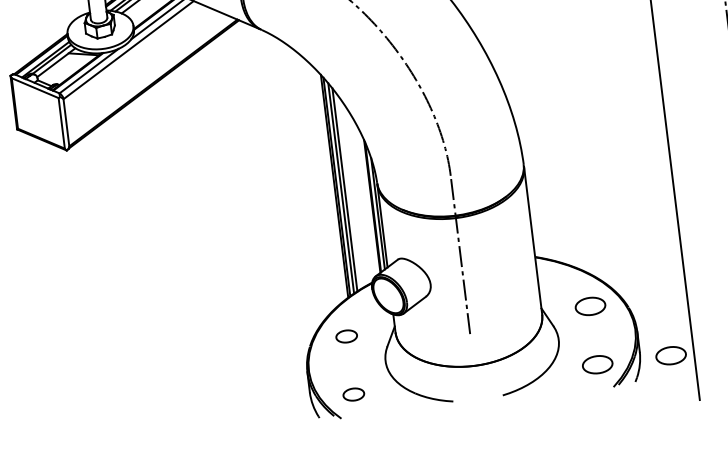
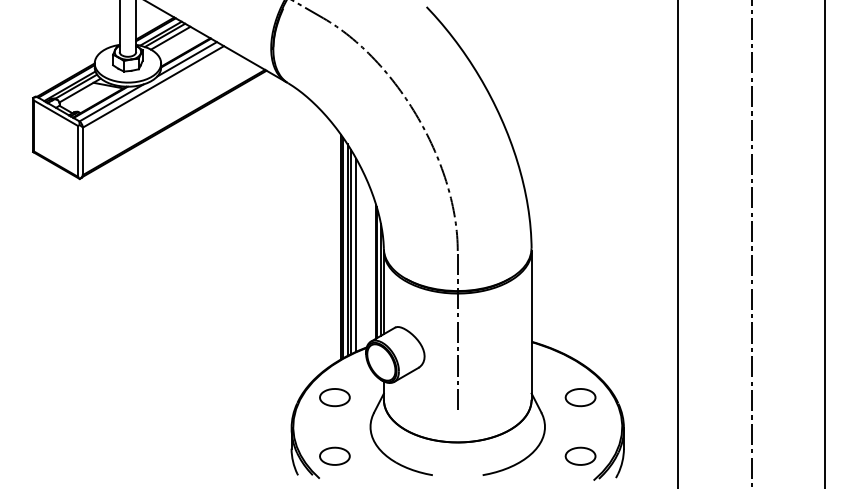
line: (350, 191) -> (356, 254), added
part: (346, 336) -> (334, 397), size x1.43
part: (670, 354) -> (654, 455), removed
part: (353, 393) -> (334, 455), size x1.43

